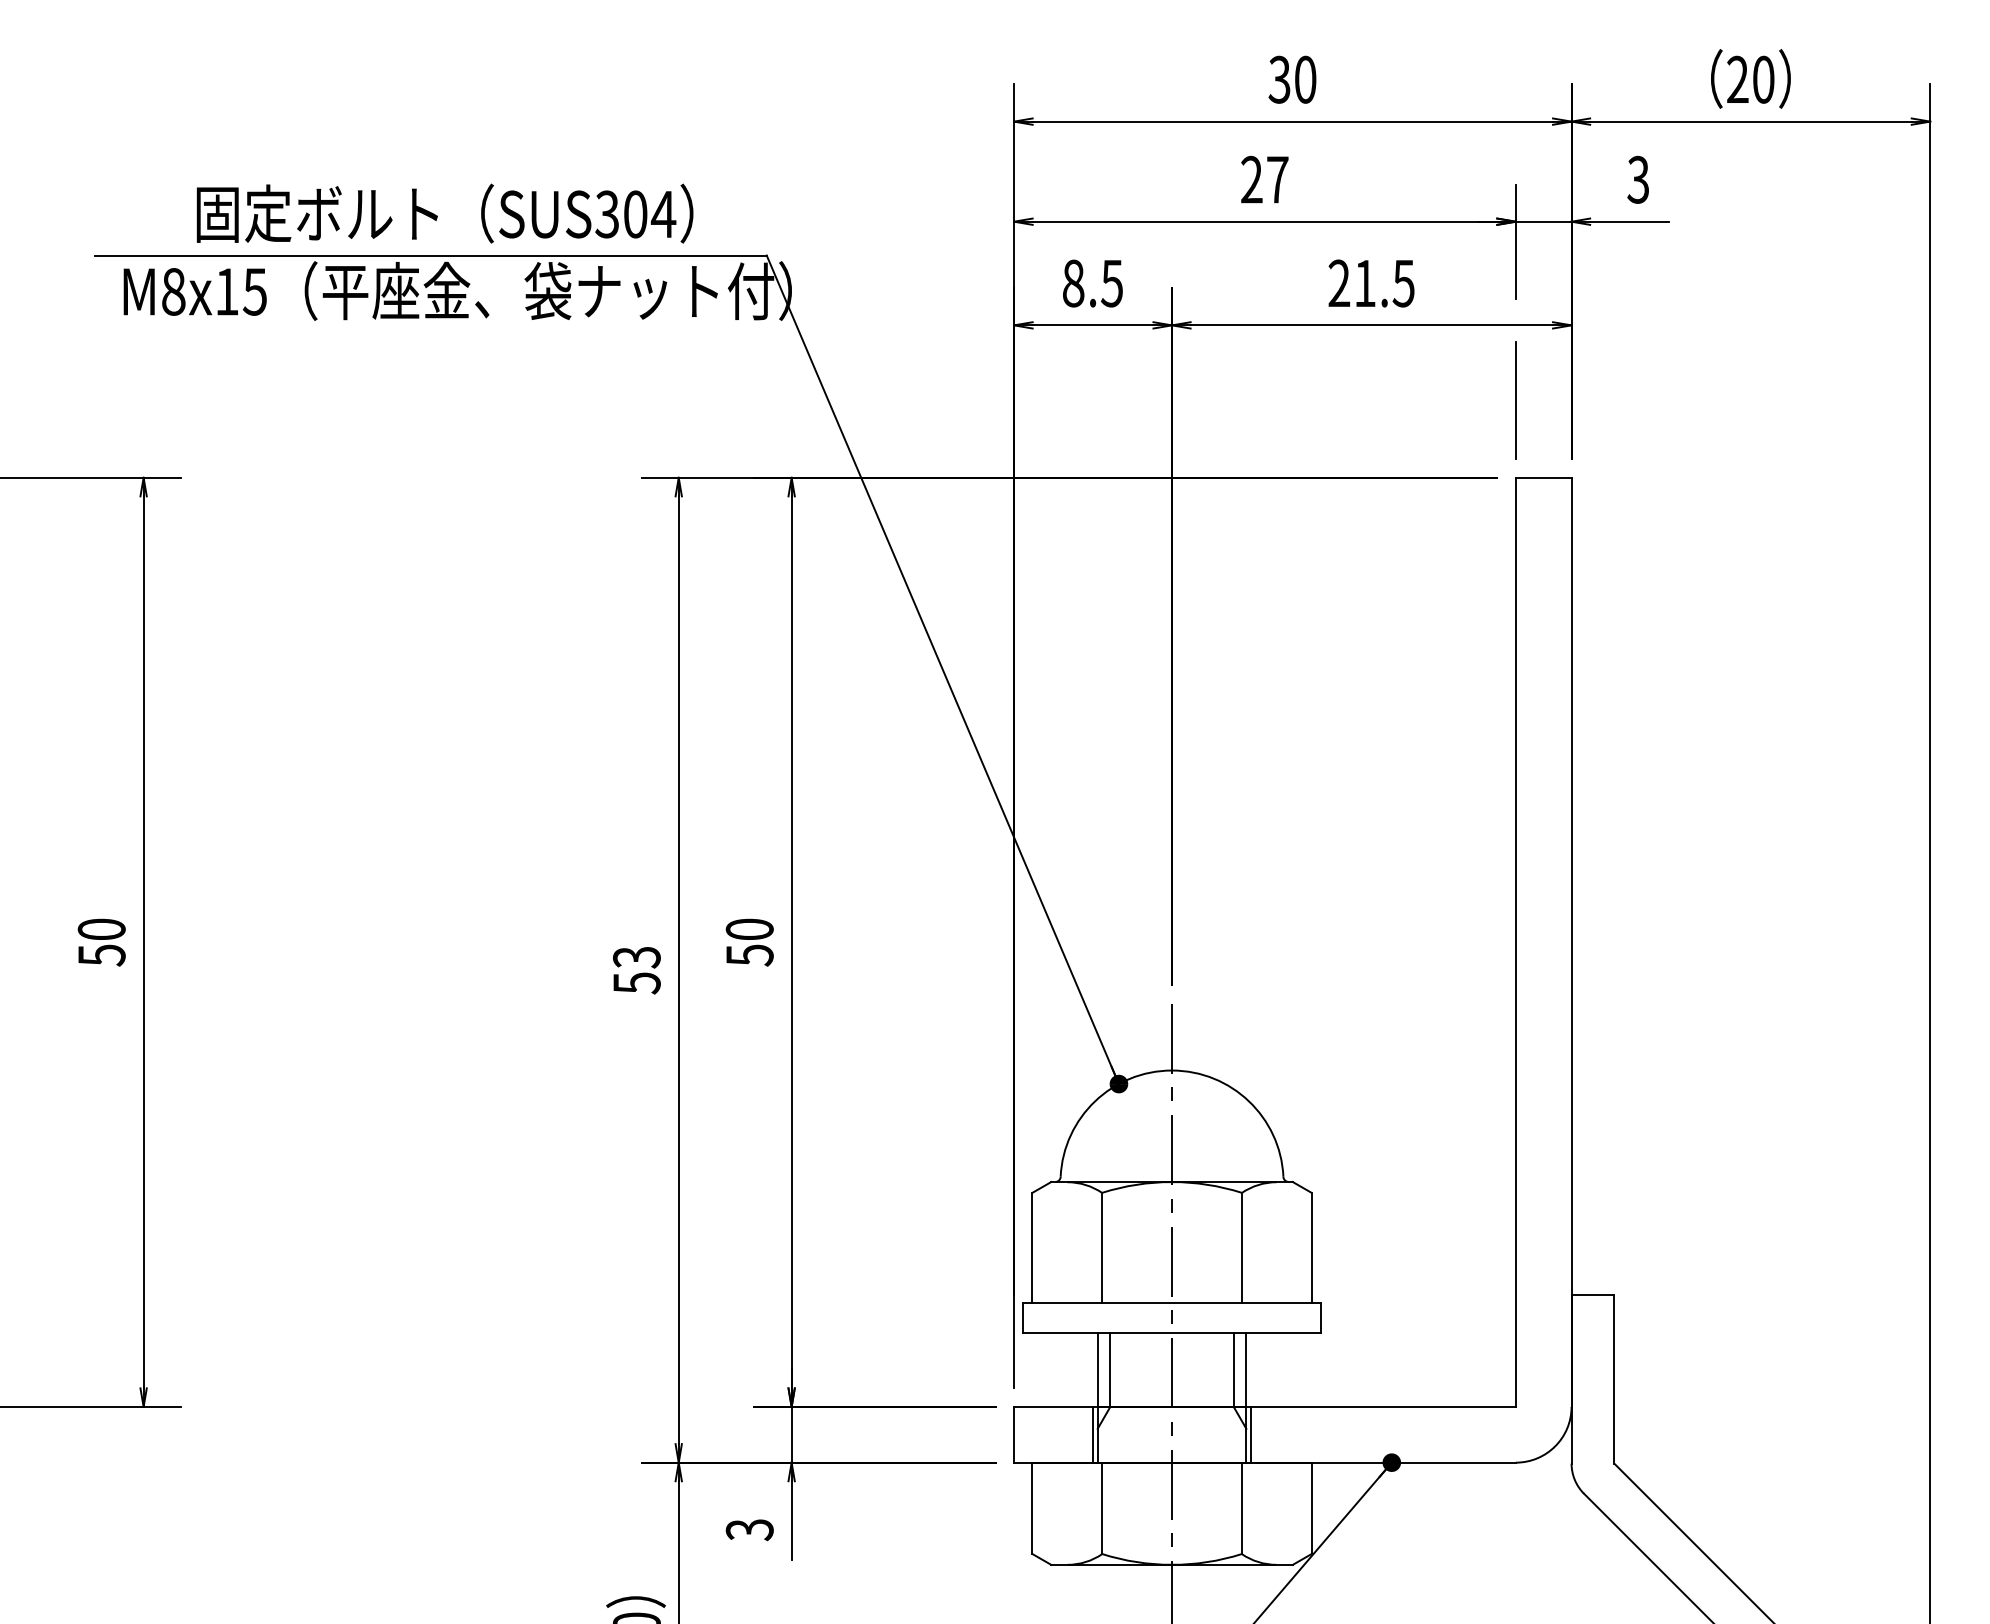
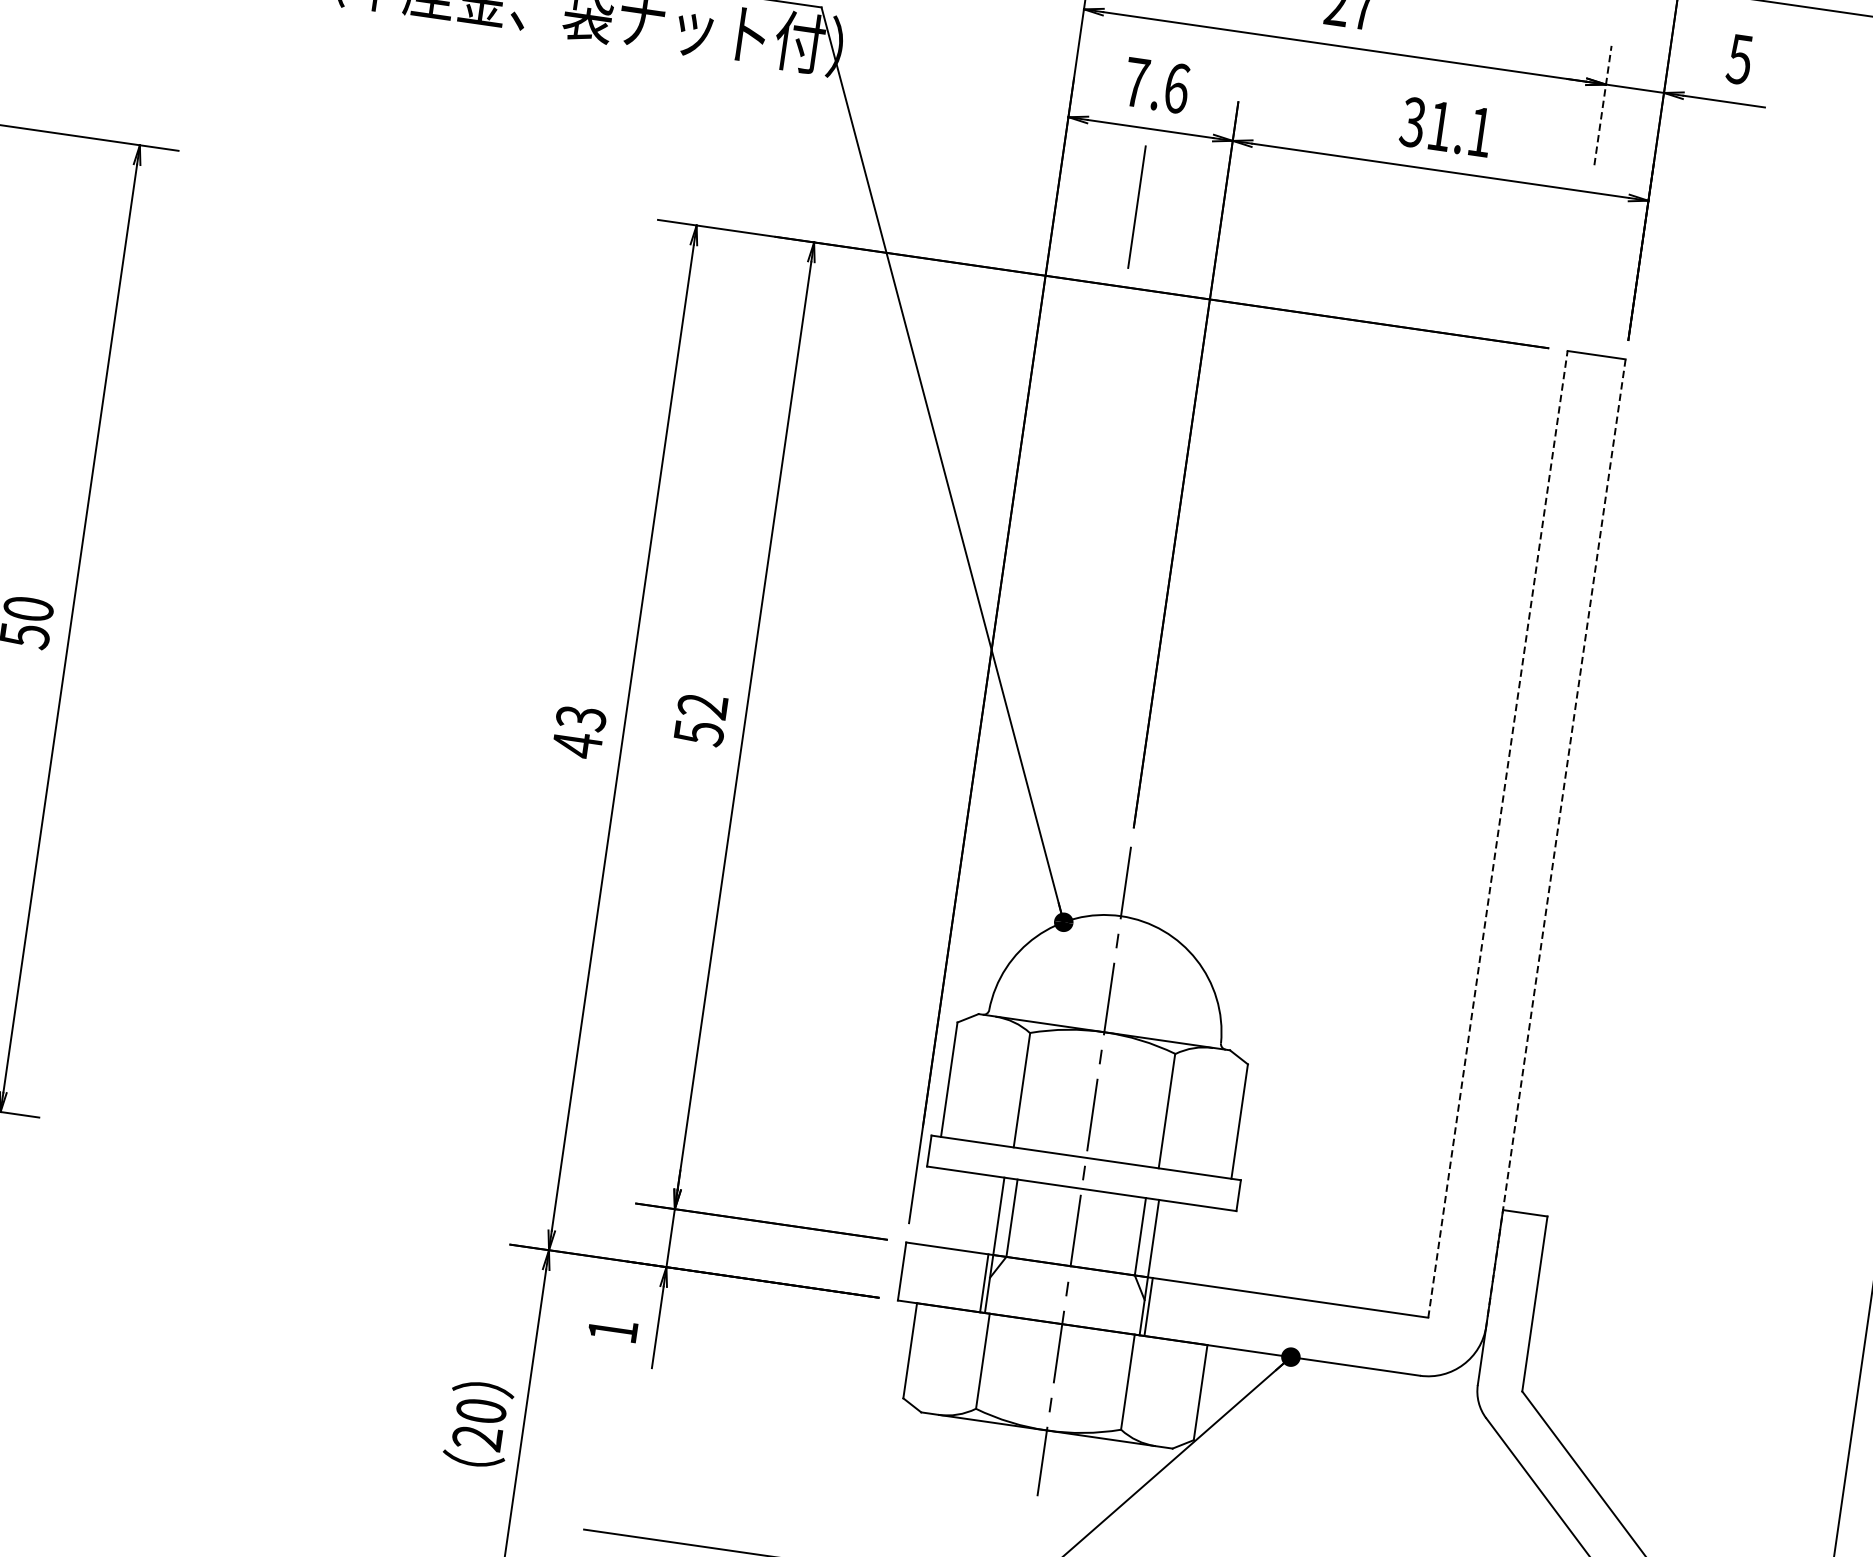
text: (1638, 179) -> (1739, 59), 3 -> 5
line: (1515, 241) -> (1602, 105), solid -> dashed
text: (1093, 283) -> (1157, 85), 8.5 -> 7.6
text: (1371, 283) -> (1446, 127), 21.5 -> 31.1
line: (1515, 400) -> (1136, 206), moved
text: (749, 929) -> (702, 706), 50 -> 52
line: (1515, 942) -> (1497, 834), solid -> dashed
line: (1571, 942) -> (1555, 842), solid -> dashed
text: (636, 983) -> (576, 745), 53 -> 43
text: (749, 1530) -> (612, 1331), 3 -> 1

